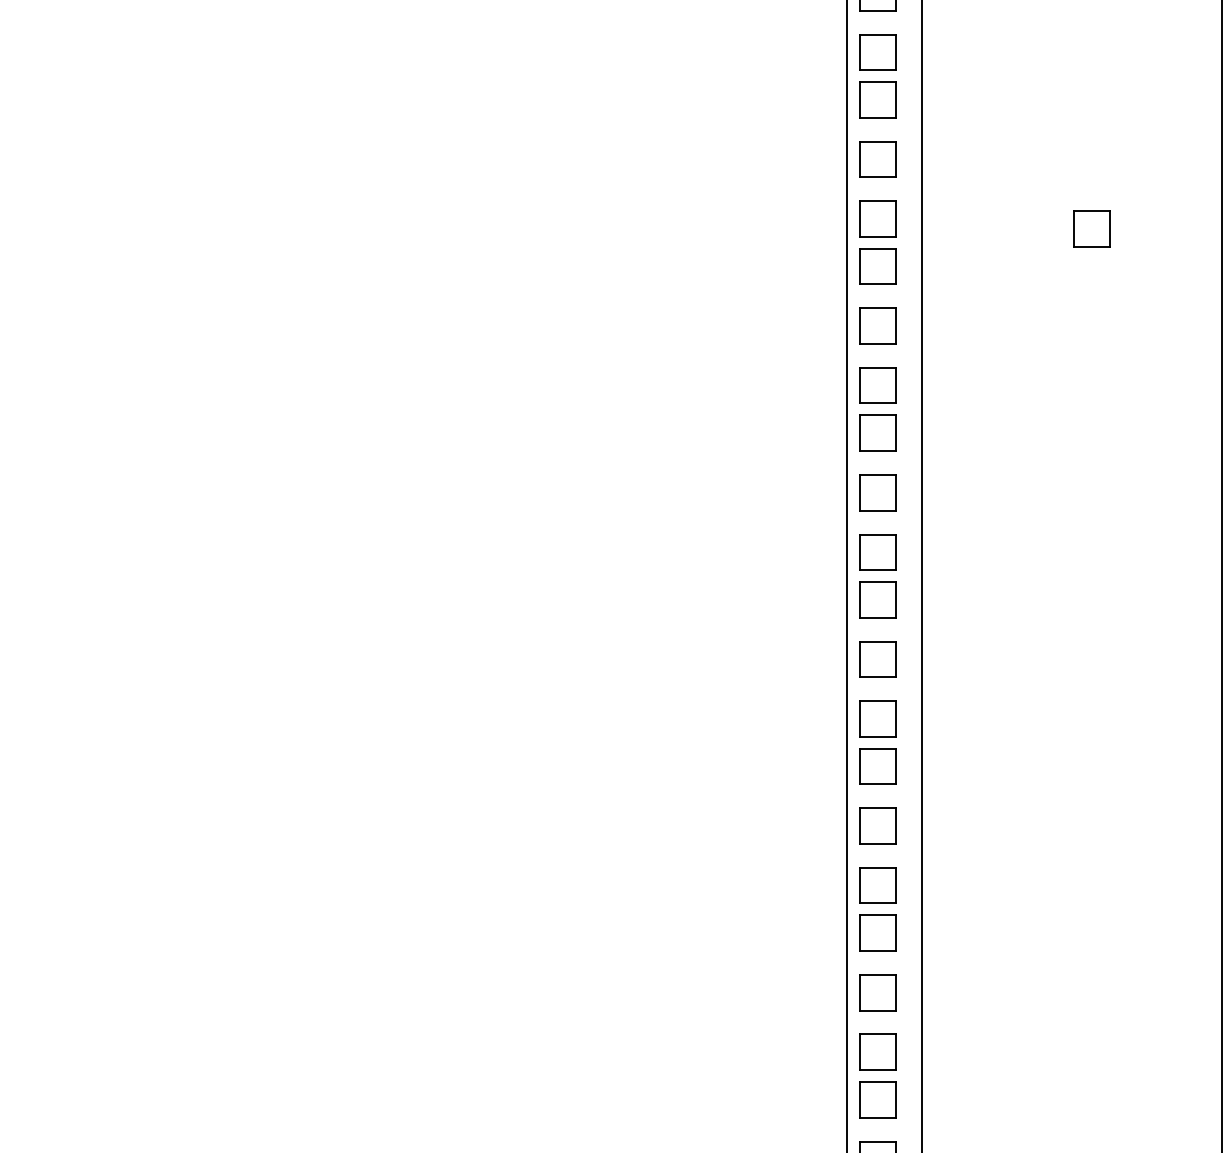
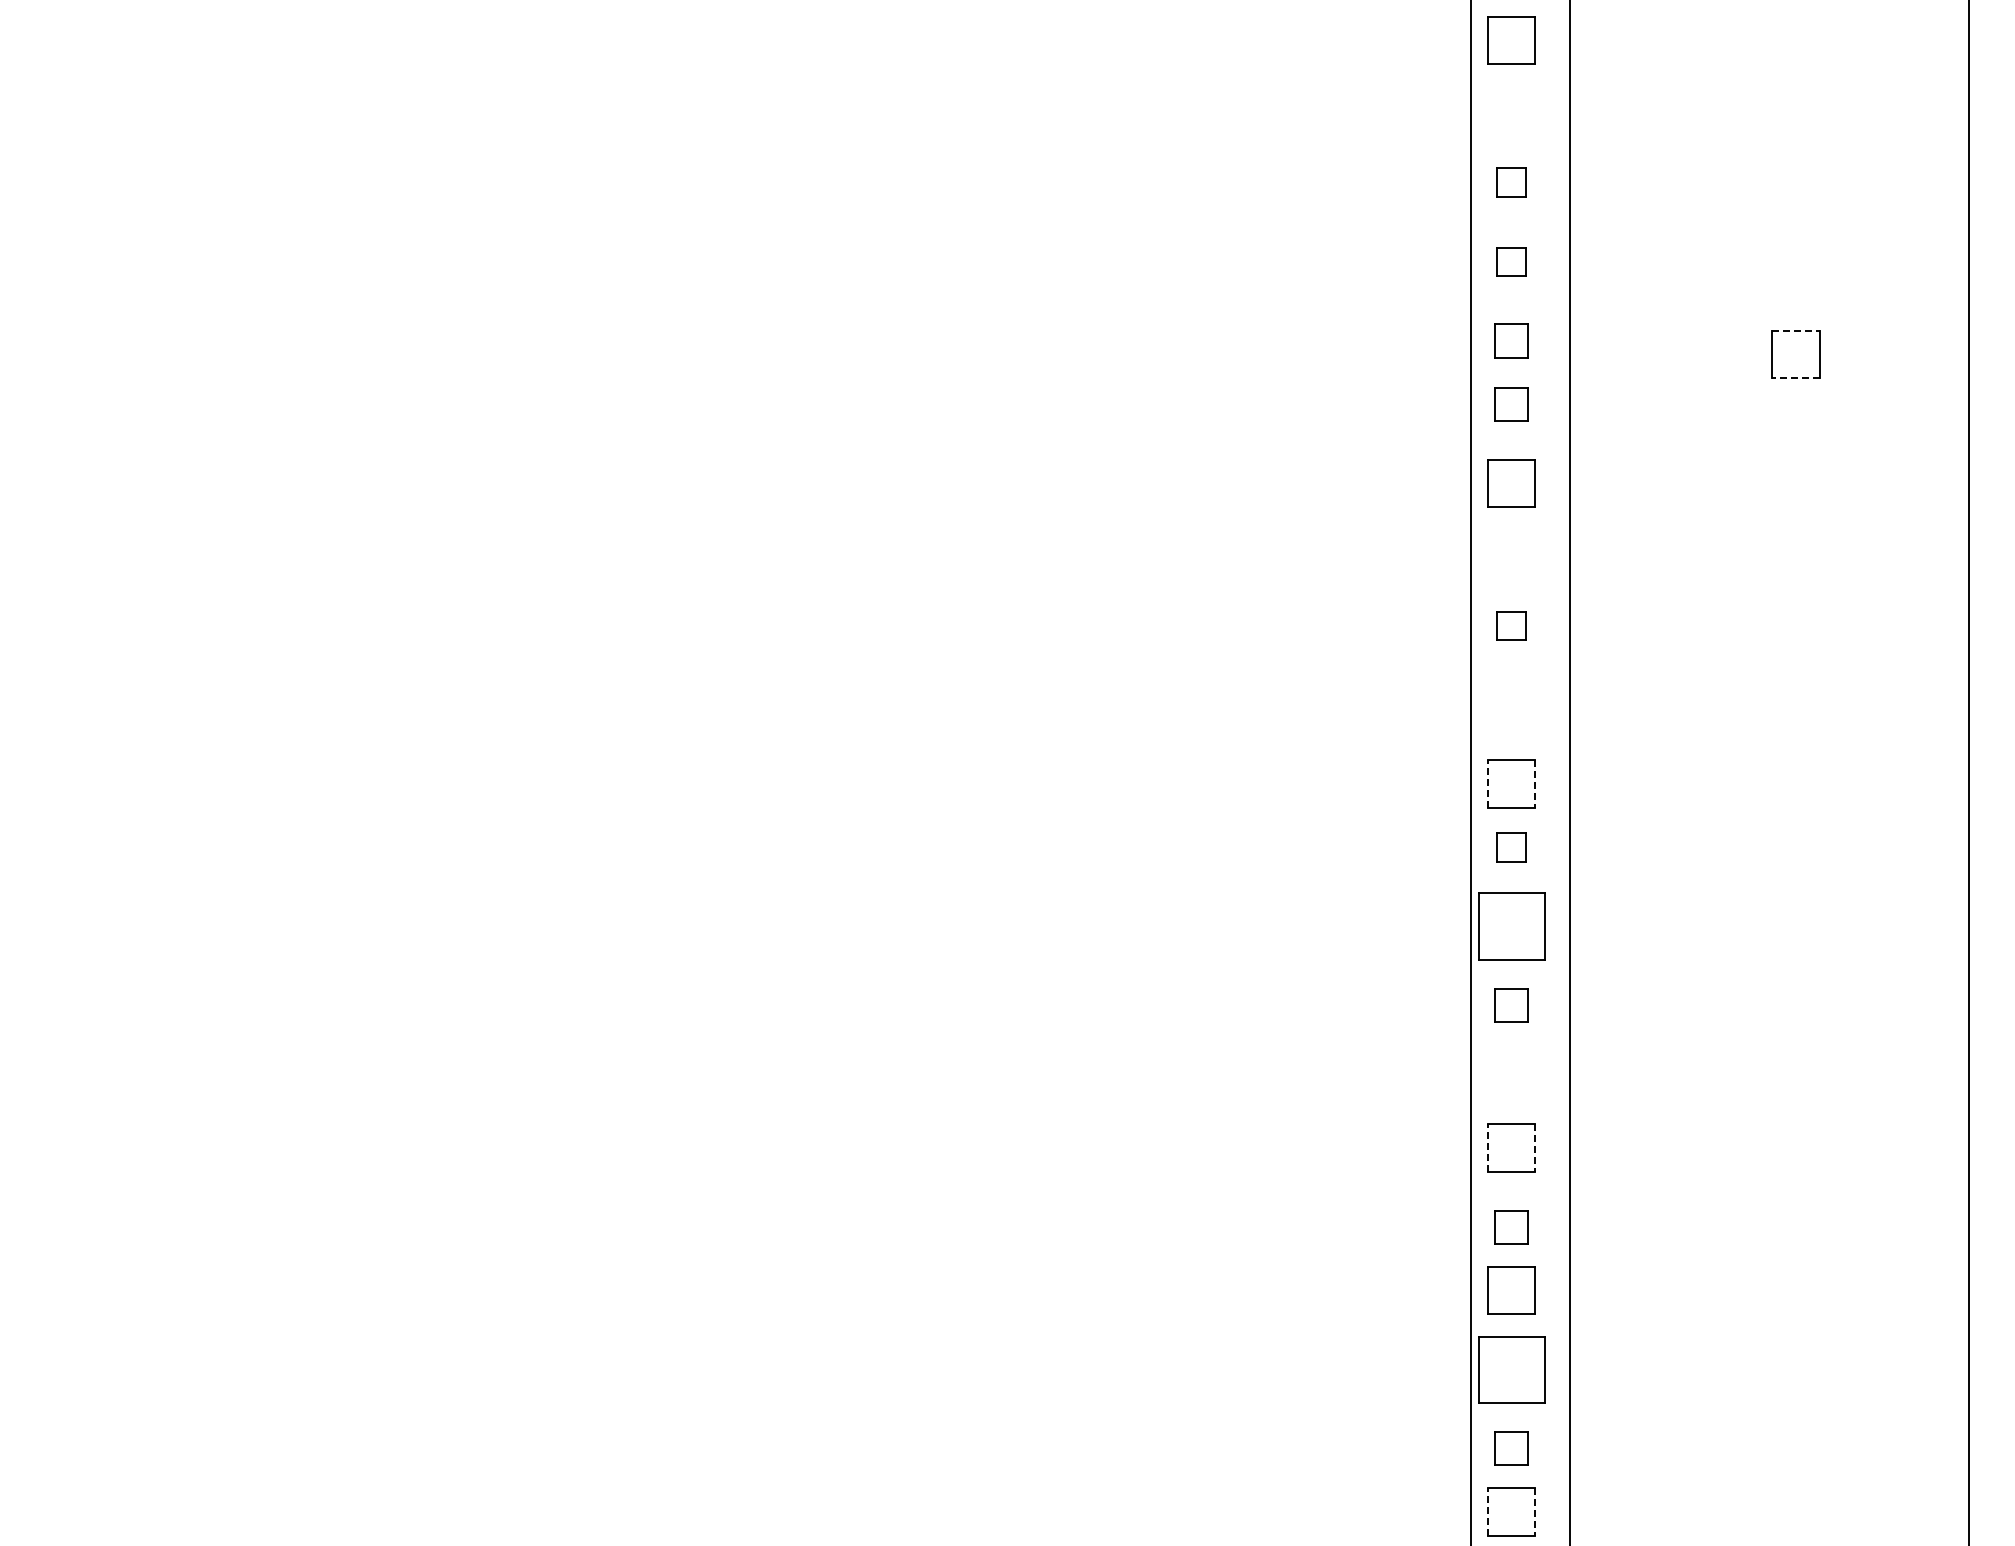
part: (877, 52) -> (1511, 119), removed
part: (877, 99) -> (1511, 182), size x0.6
part: (877, 159) -> (1511, 261), size x0.6
line: (1091, 211) -> (1795, 330), solid -> dashed
part: (877, 218) -> (1511, 340), size x0.7
line: (1091, 247) -> (1795, 378), solid -> dashed
part: (877, 266) -> (1511, 404), size x0.7
part: (877, 385) -> (1511, 562), removed
part: (877, 432) -> (1511, 625), size x0.6
part: (877, 492) -> (1511, 704), removed
line: (860, 552) -> (1488, 784), solid -> dashed
line: (895, 552) -> (1535, 784), solid -> dashed
part: (877, 599) -> (1511, 847), size x0.6
part: (877, 659) -> (1511, 926), size x1.4
part: (877, 718) -> (1511, 1005), size x0.7
part: (877, 766) -> (1511, 1068), removed
line: (860, 826) -> (1488, 1148), solid -> dashed
line: (895, 826) -> (1535, 1148), solid -> dashed
part: (877, 885) -> (1511, 1227), size x0.7
part: (877, 992) -> (1511, 1369), size x1.4
part: (877, 1052) -> (1511, 1448), size x0.7
line: (860, 1100) -> (1488, 1512), solid -> dashed
line: (895, 1100) -> (1535, 1512), solid -> dashed

